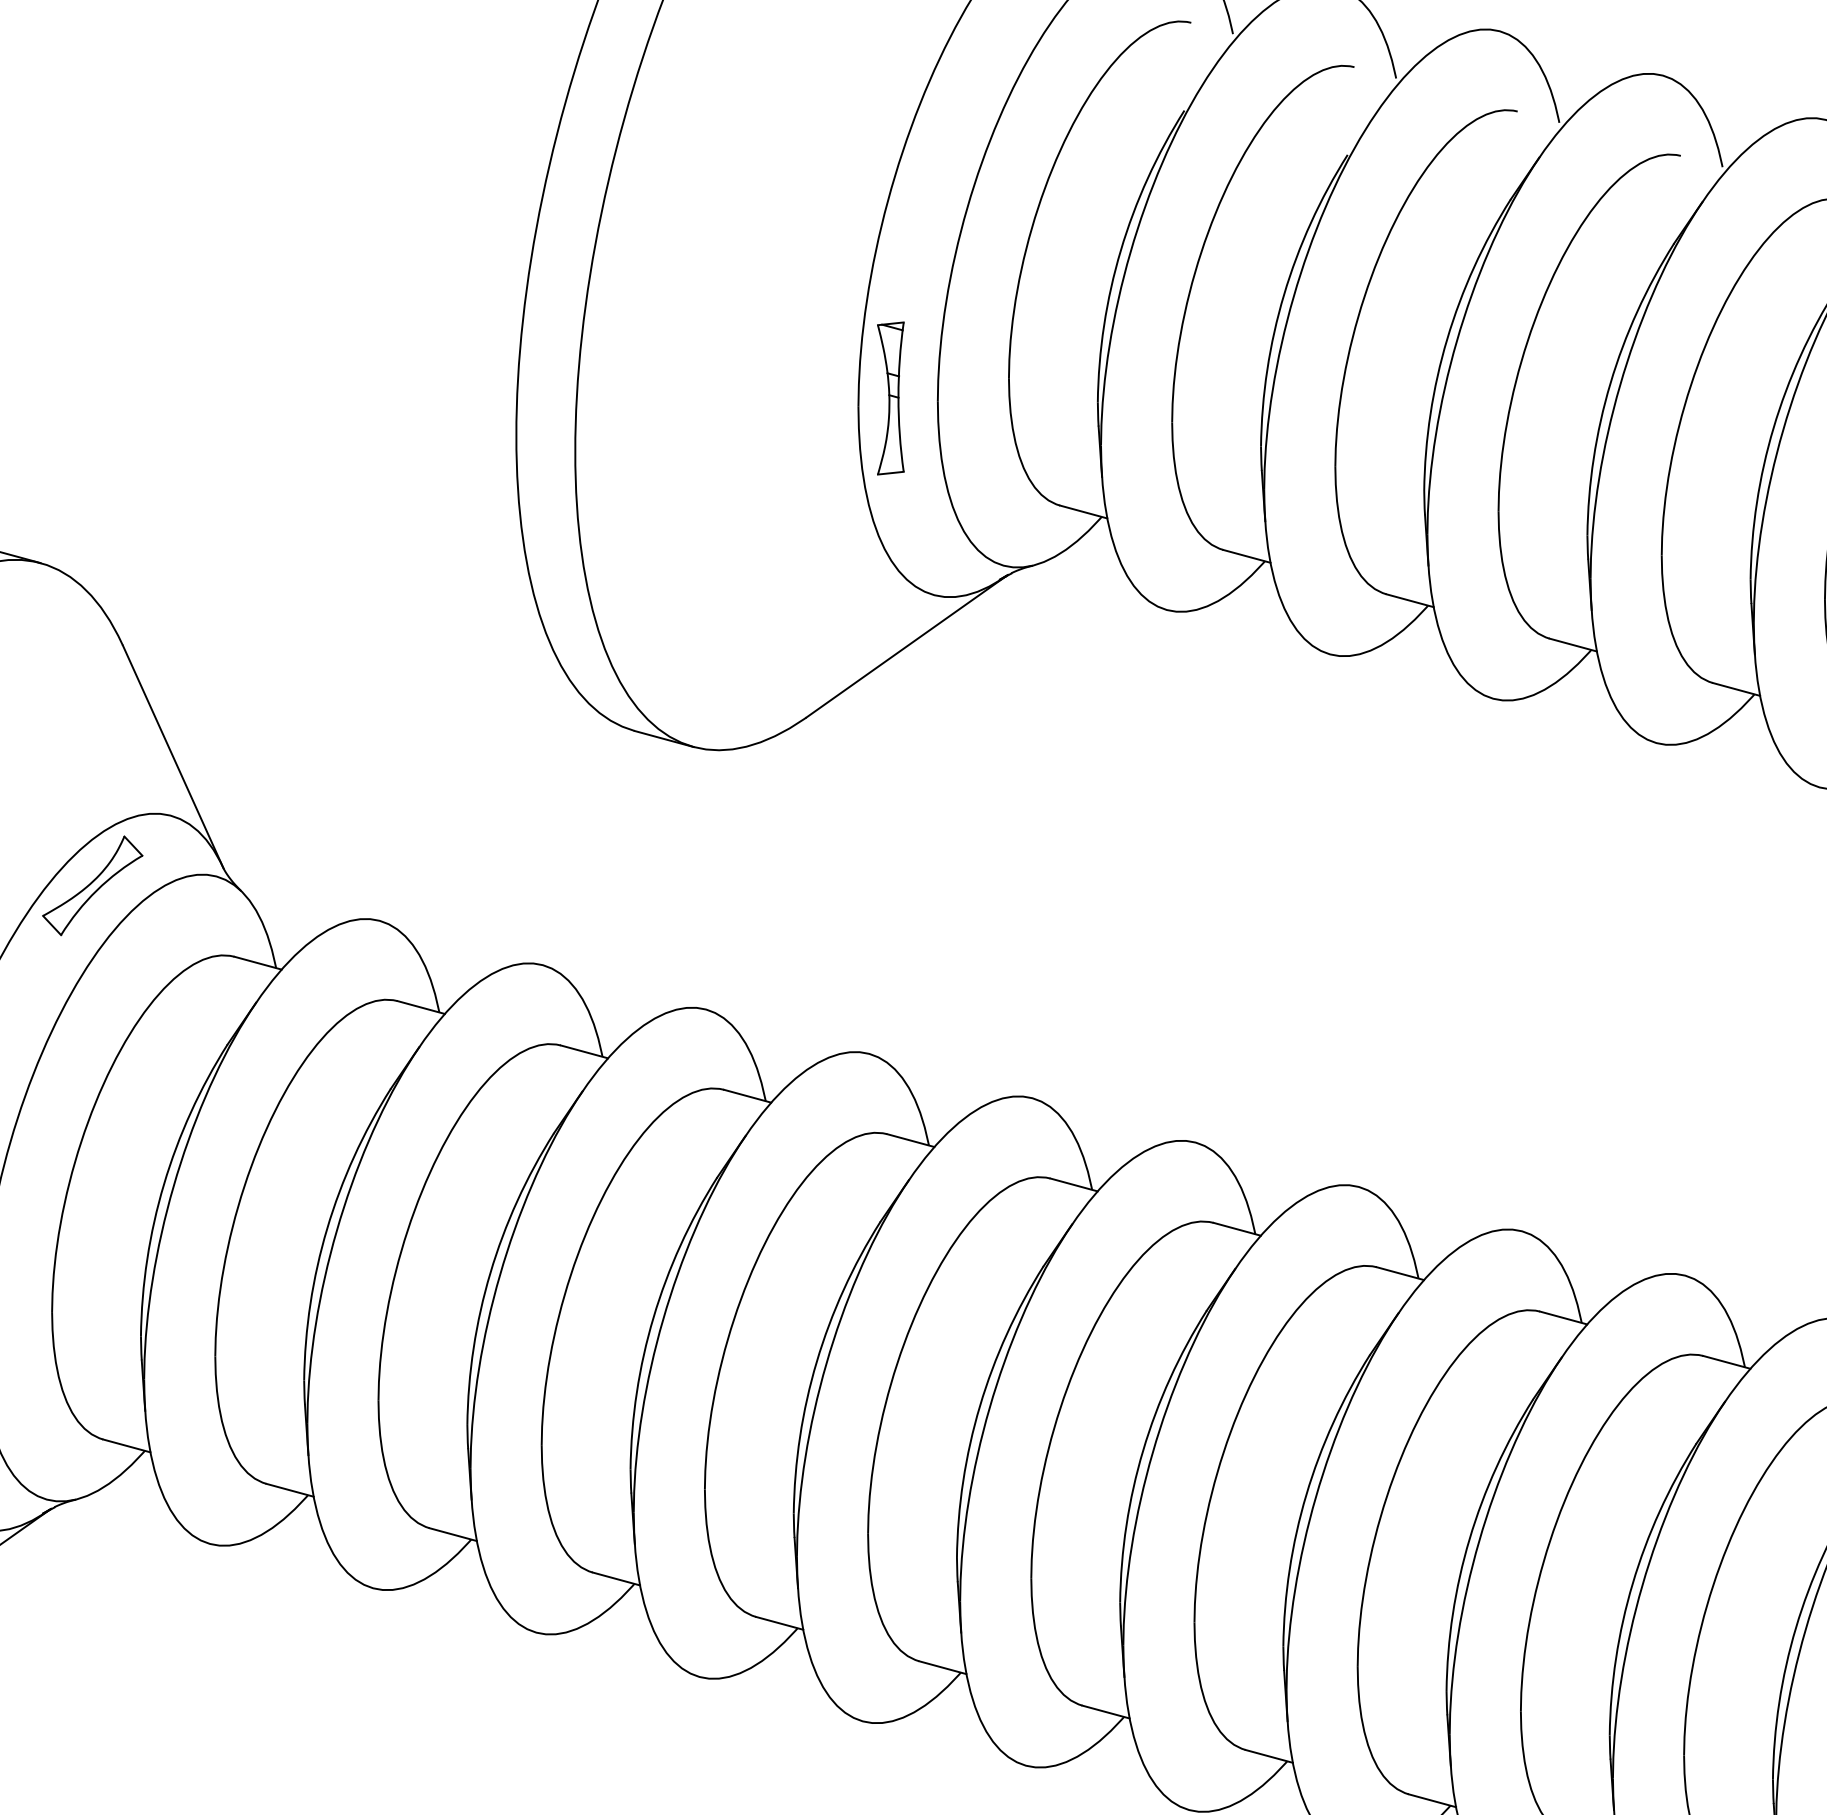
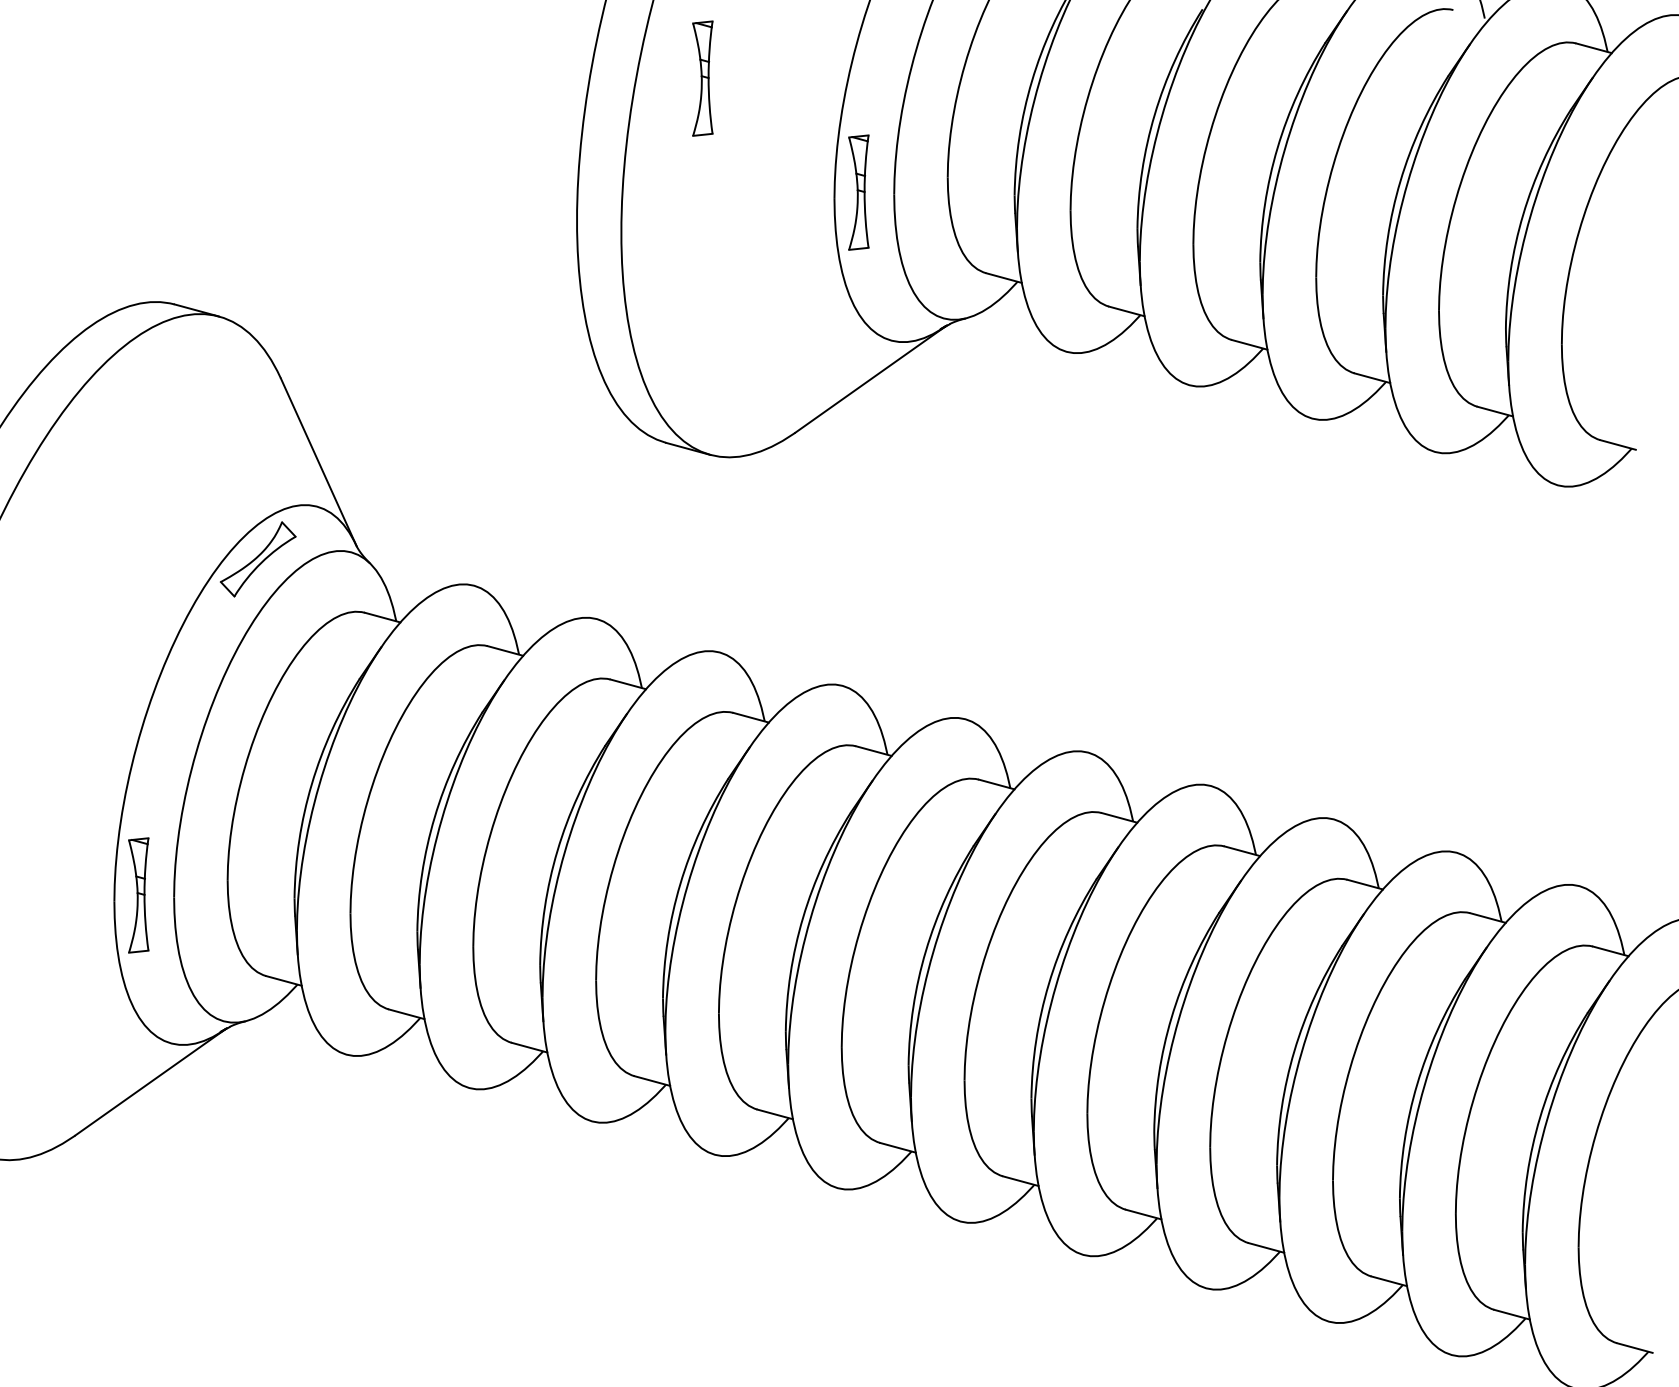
part: (683, 246) -> (702, 78), added

